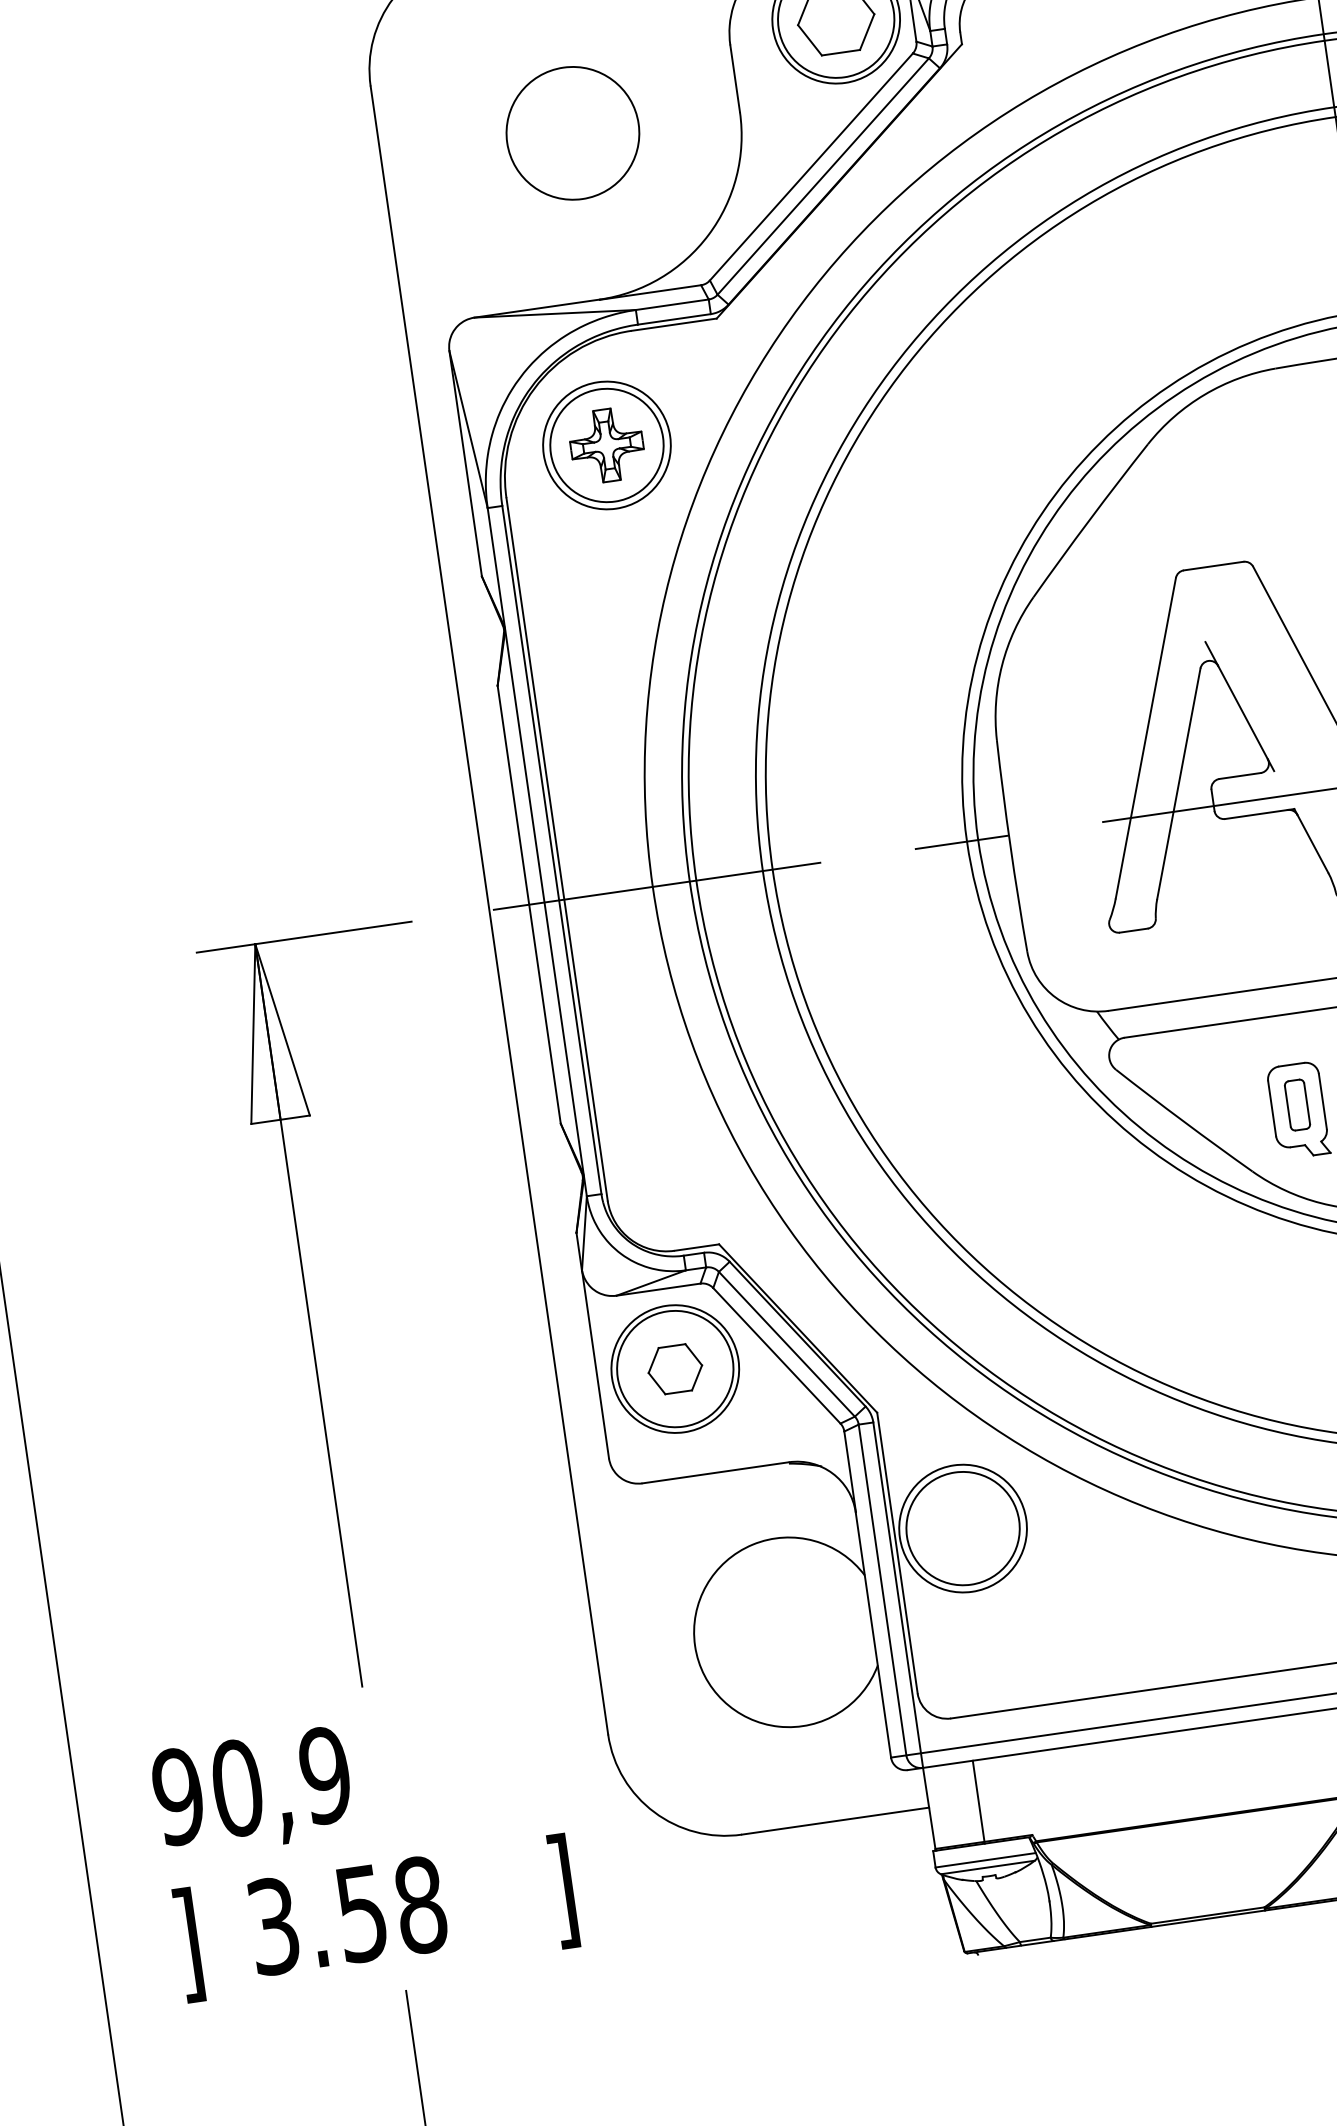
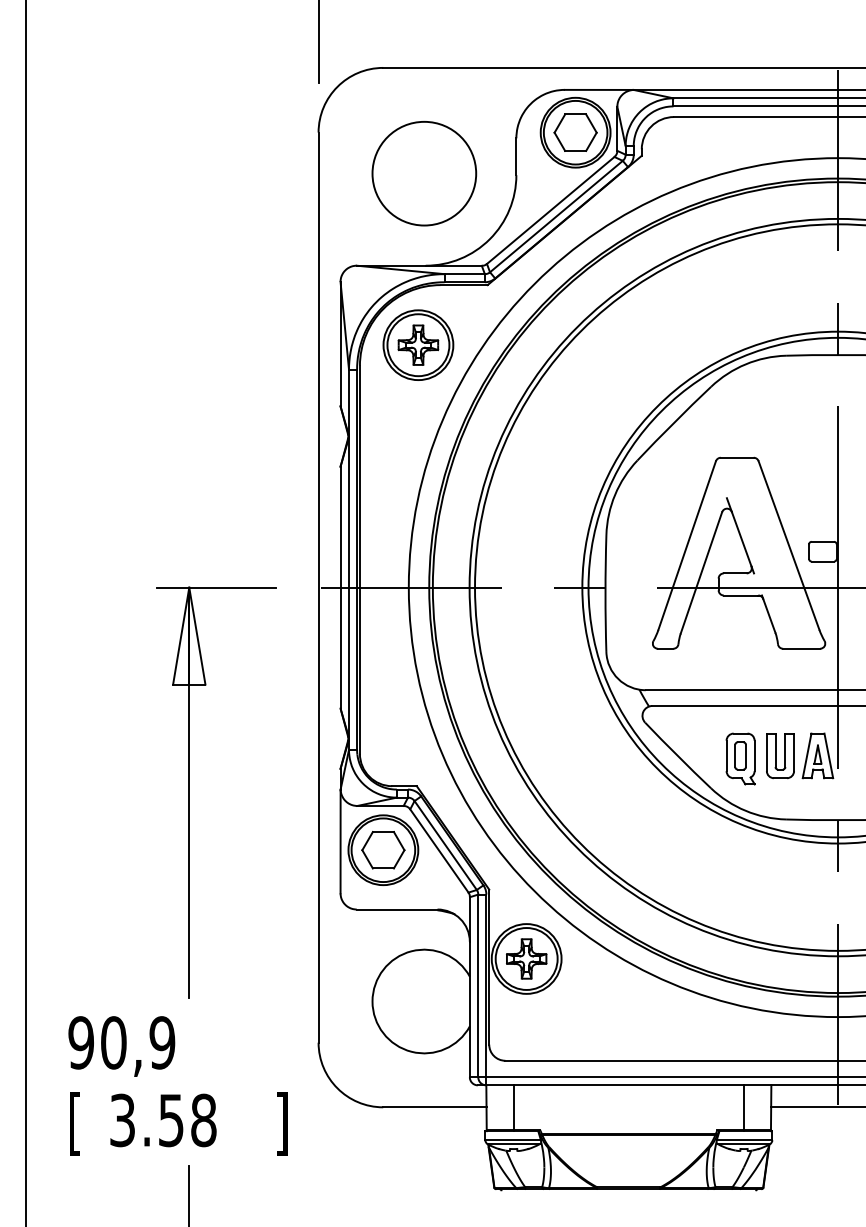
circle: (573, 132) -> (424, 173), size x1.43
part: (675, 1369) -> (383, 850), size x1.43
part: (962, 1527) -> (526, 958), added
text: (189, 1944) -> (75, 1123), ] -> [

